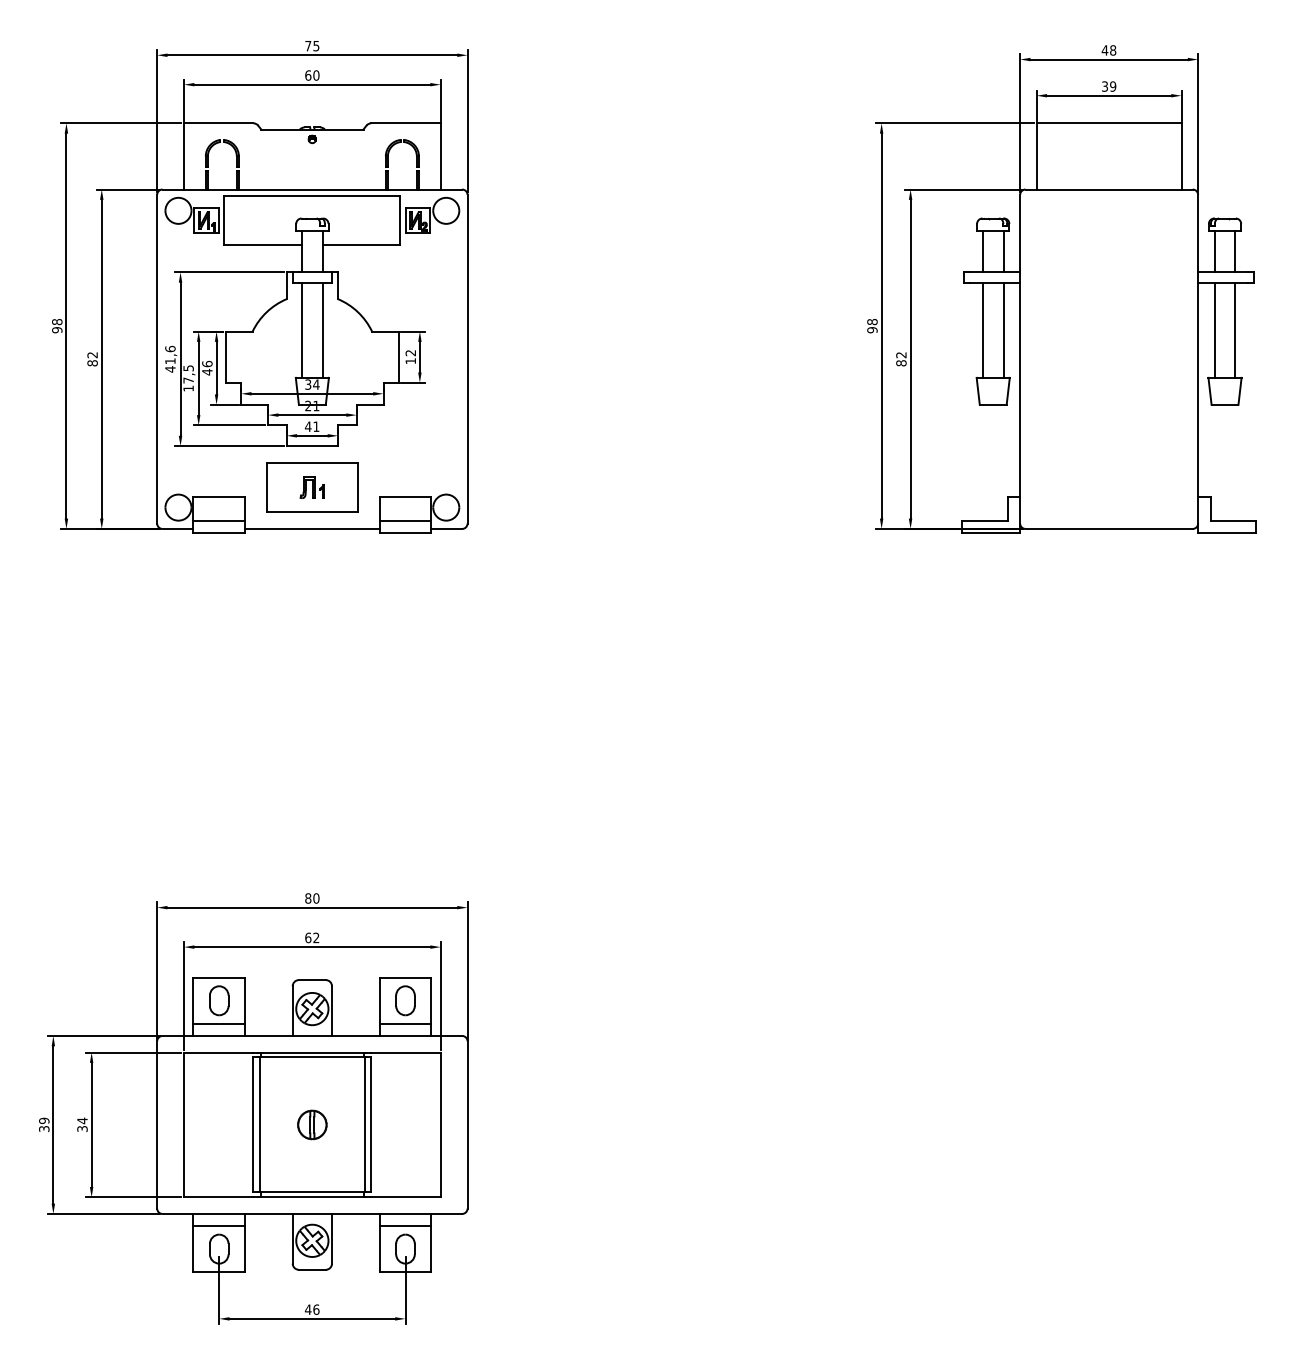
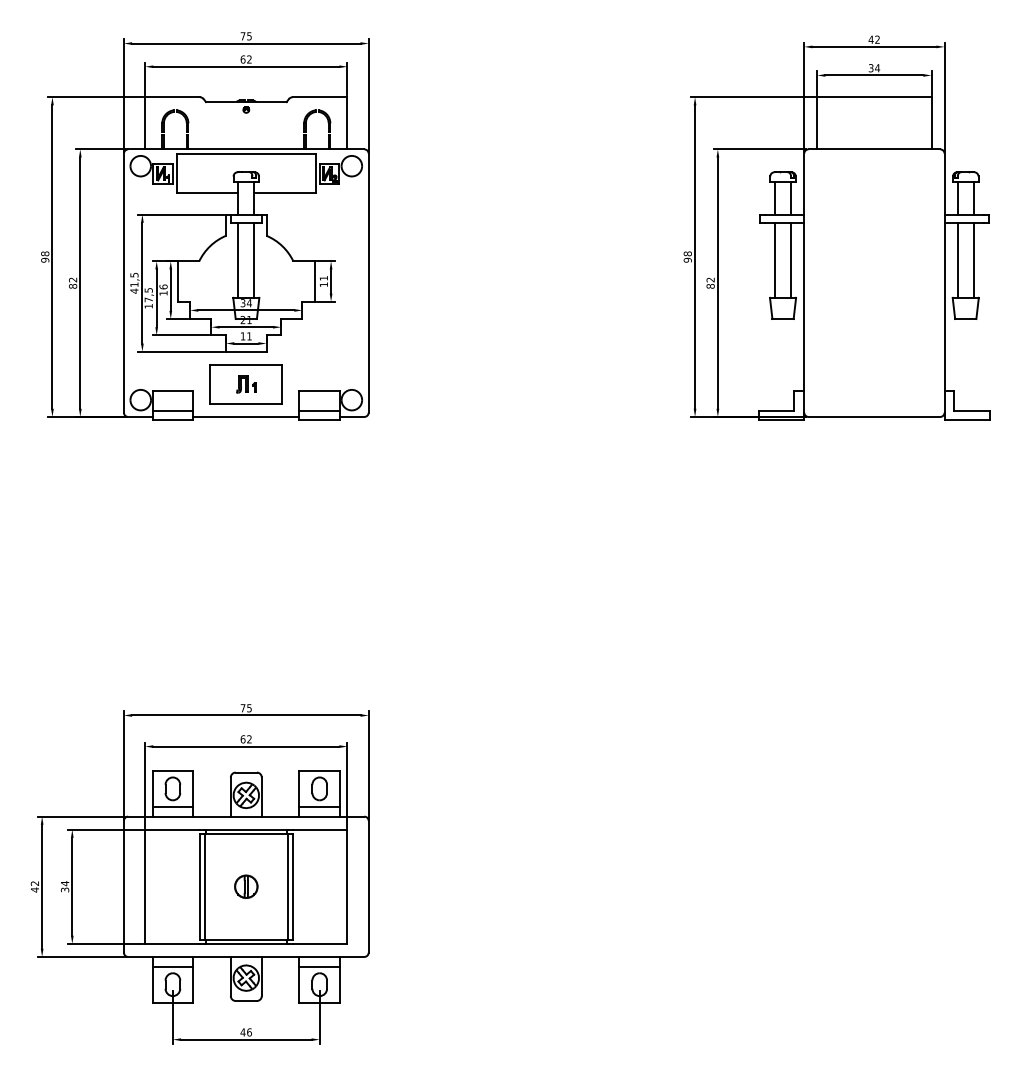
text: (1113, 50) -> (877, 39), 48 -> 42
text: (316, 75) -> (249, 59), 60 -> 62
text: (1112, 86) -> (877, 68), 39 -> 34
text: (170, 348) -> (134, 274), 41,6 -> 41,5
text: (410, 353) -> (323, 278), 12 -> 11
text: (207, 371) -> (163, 292), 46 -> 16
text: (307, 426) -> (242, 336), 41 -> 11
text: (312, 898) -> (246, 708), 80 -> 75
text: (44, 1124) -> (35, 886), 39 -> 42

